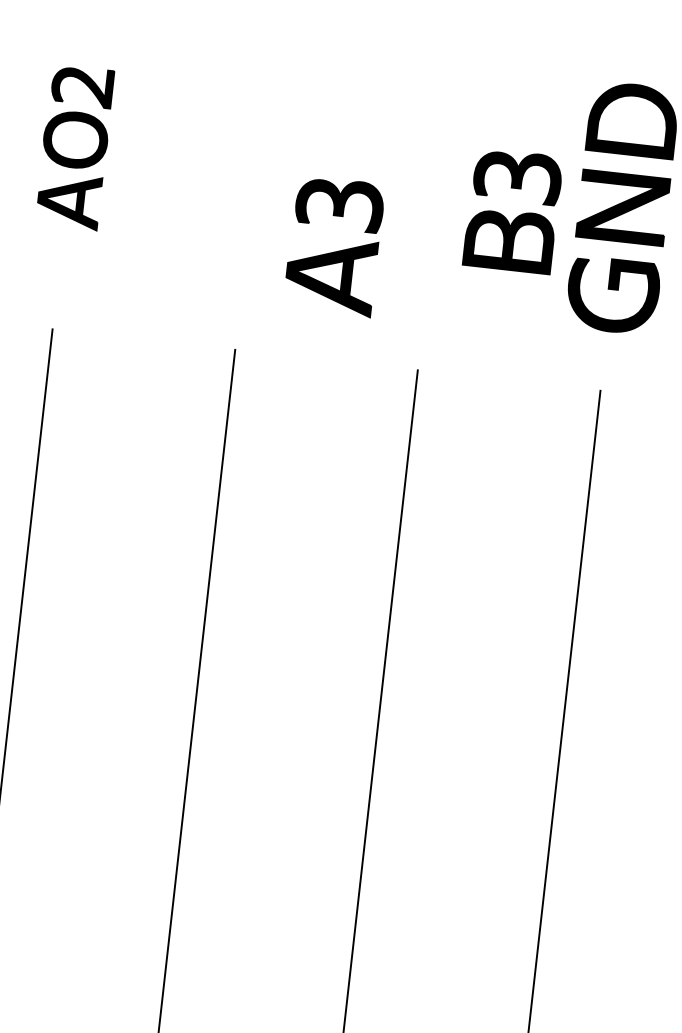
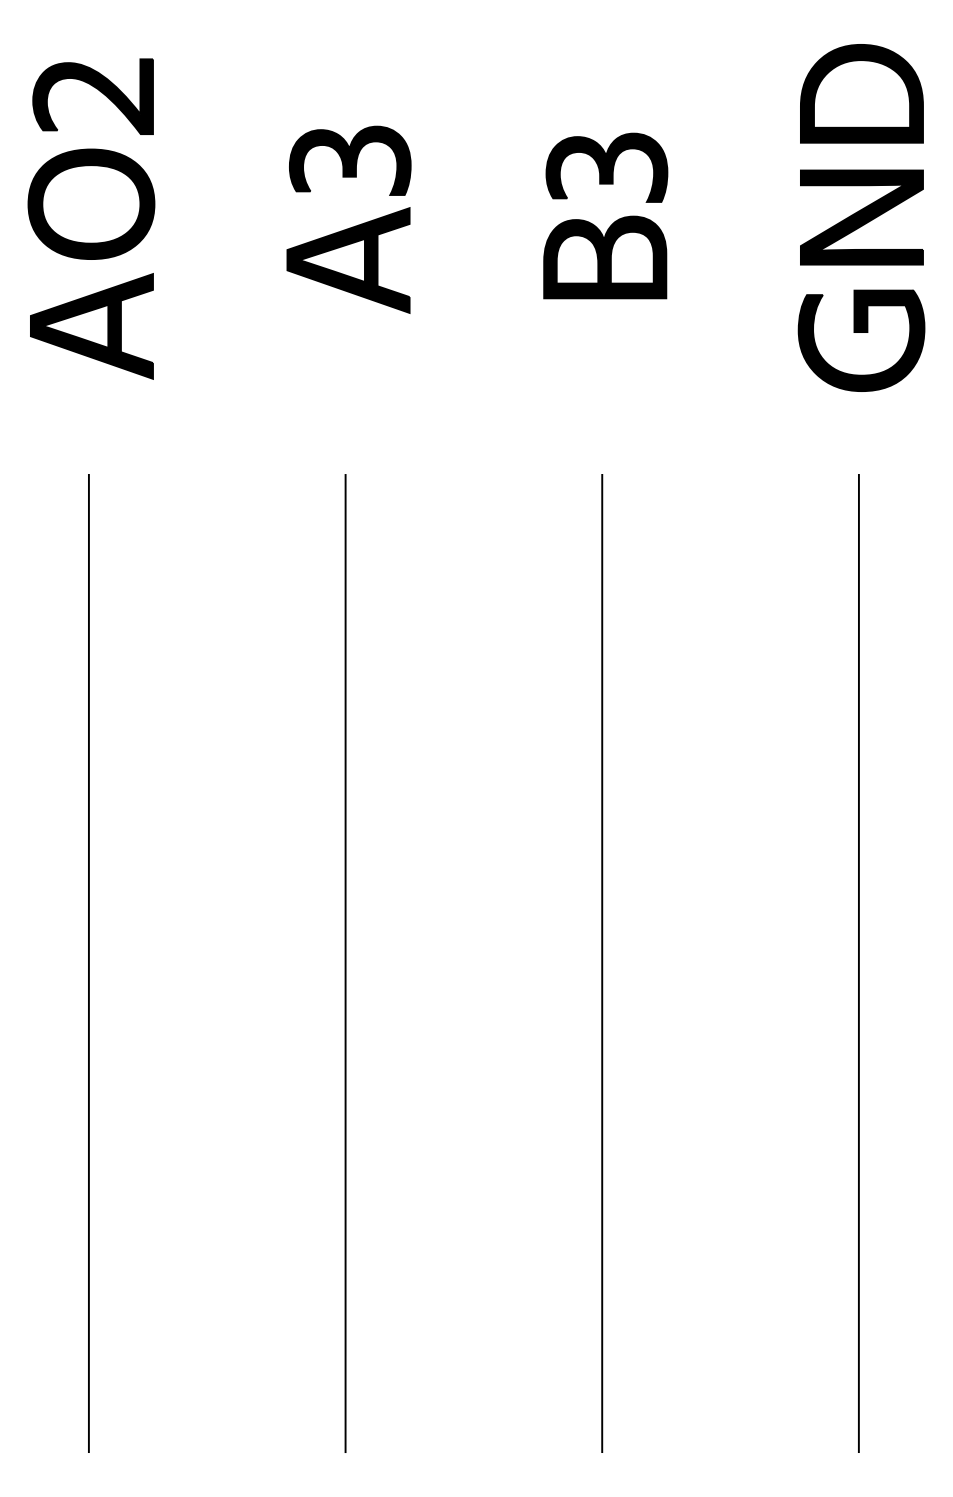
part: (74, 147) -> (91, 218), size x1.43
part: (518, 216) -> (613, 222), moved
part: (336, 251) -> (352, 226), moved

